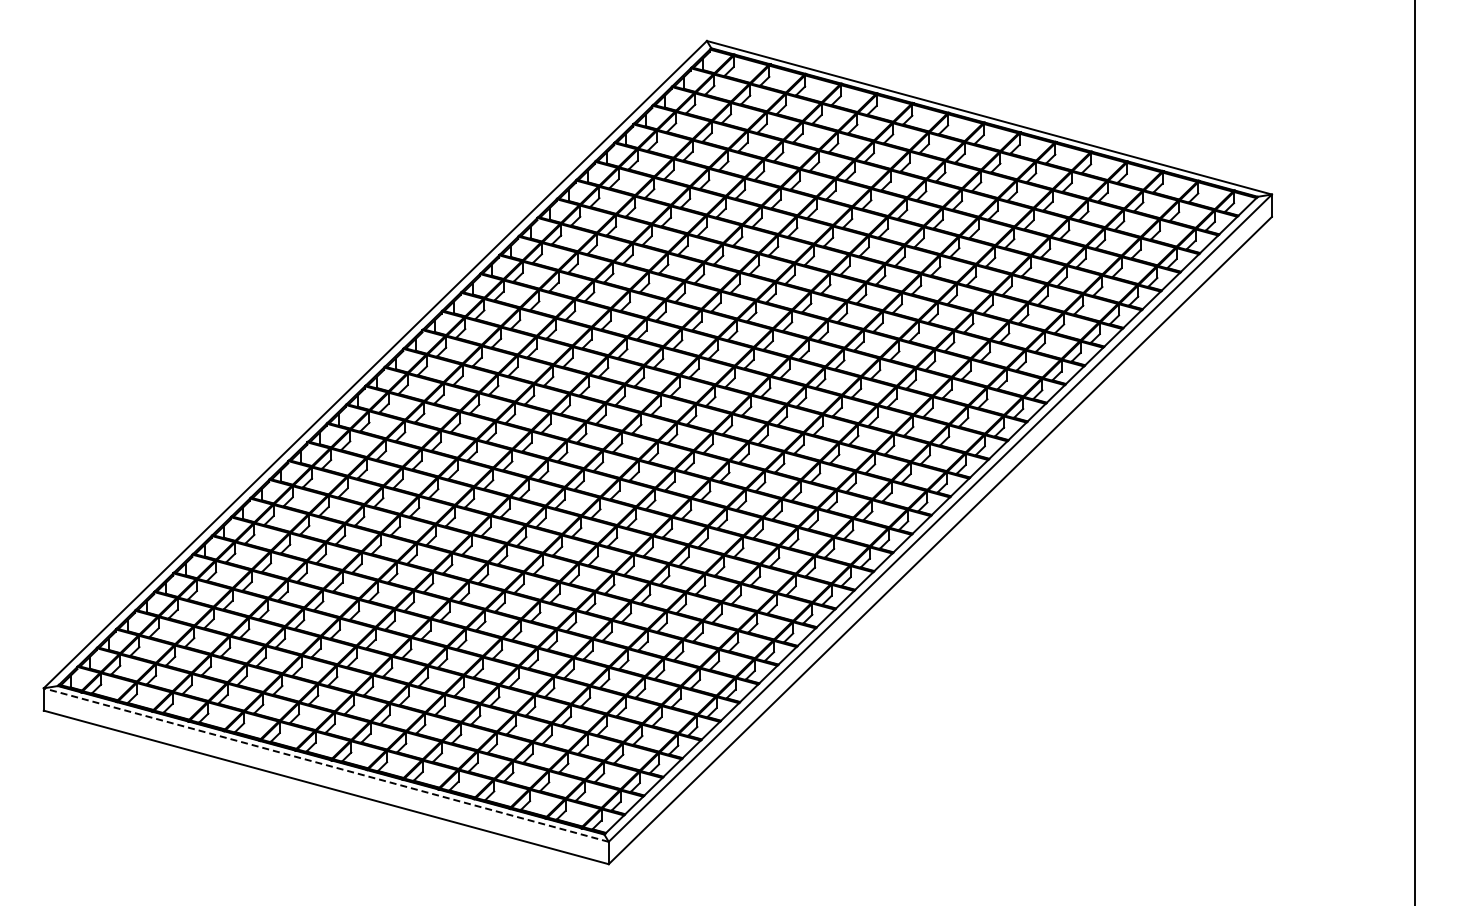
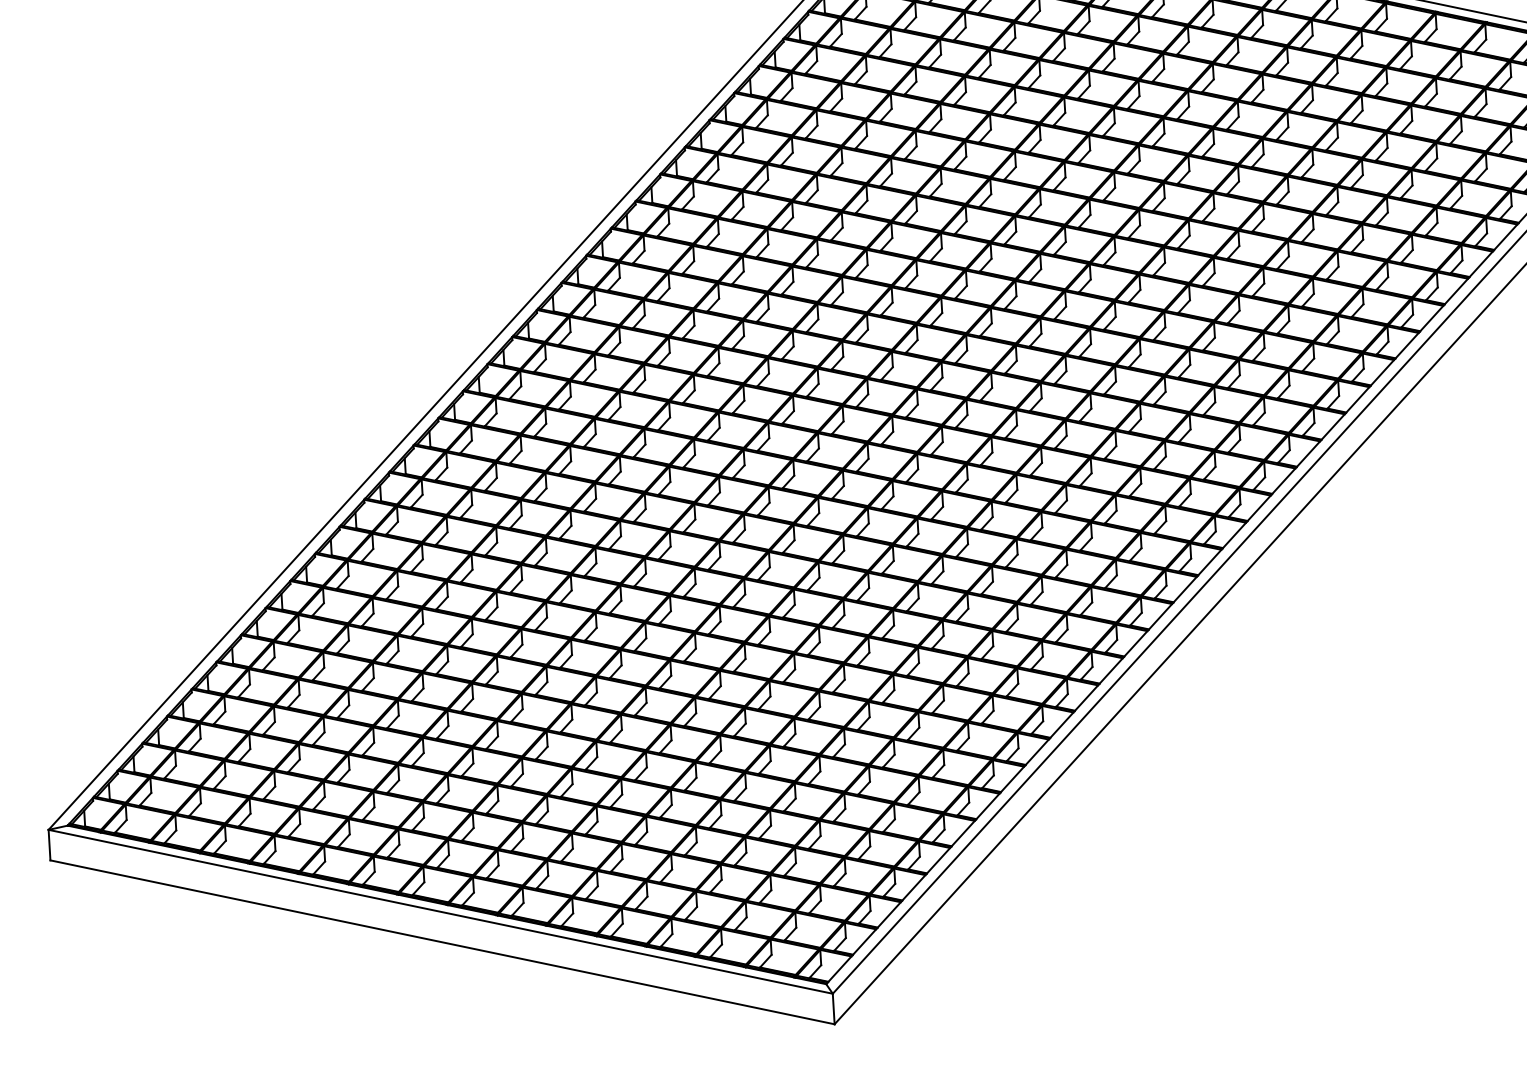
line: (326, 765) -> (441, 912), dashed -> solid

